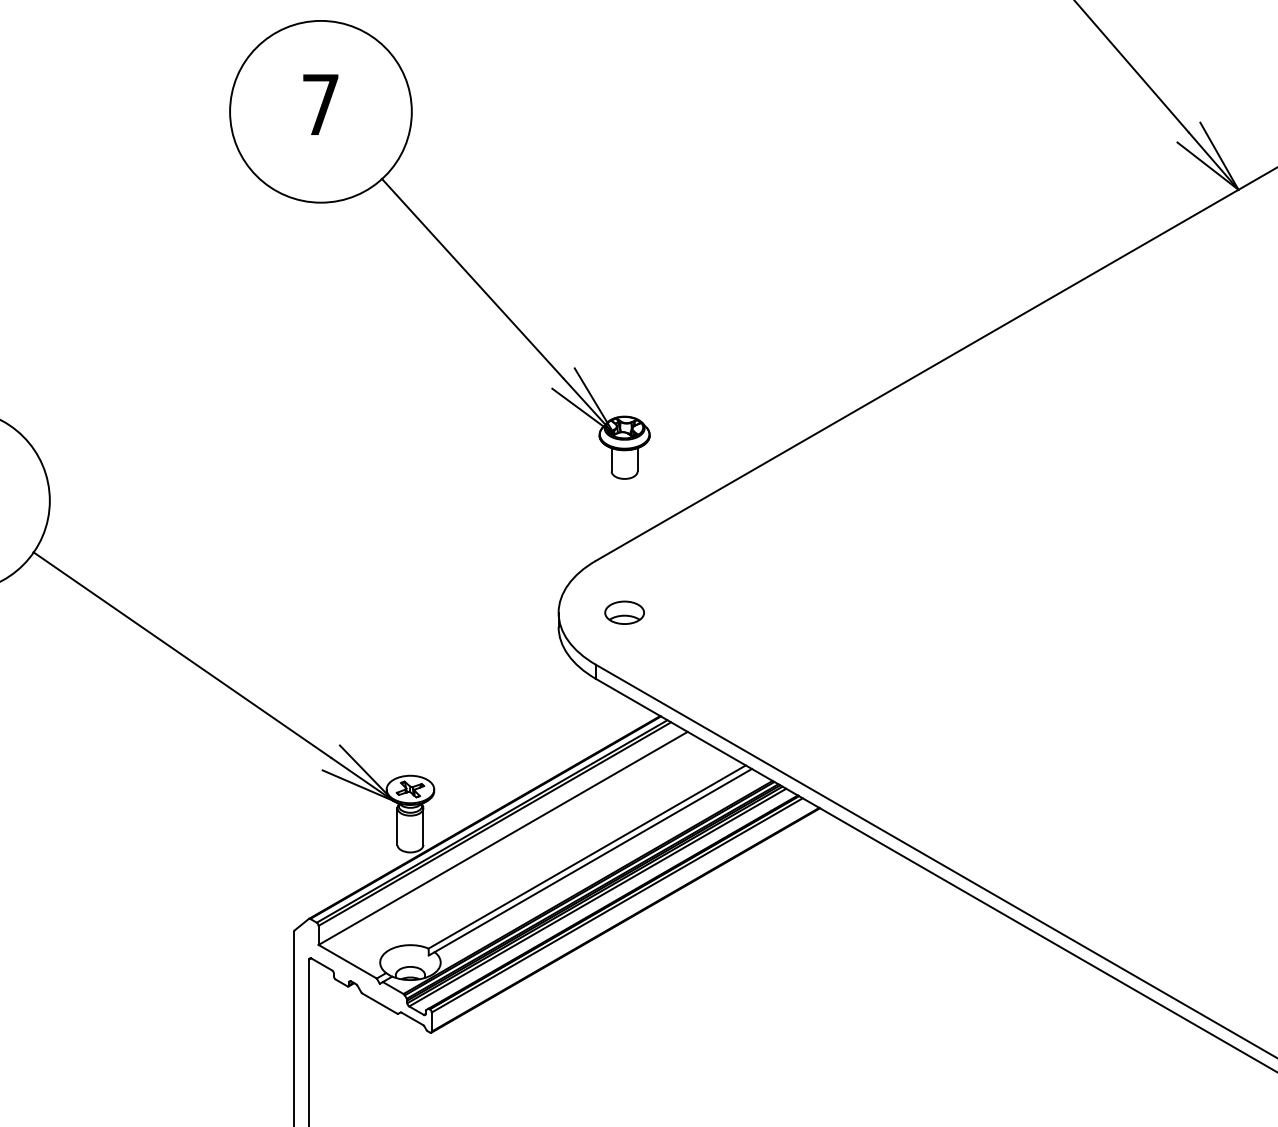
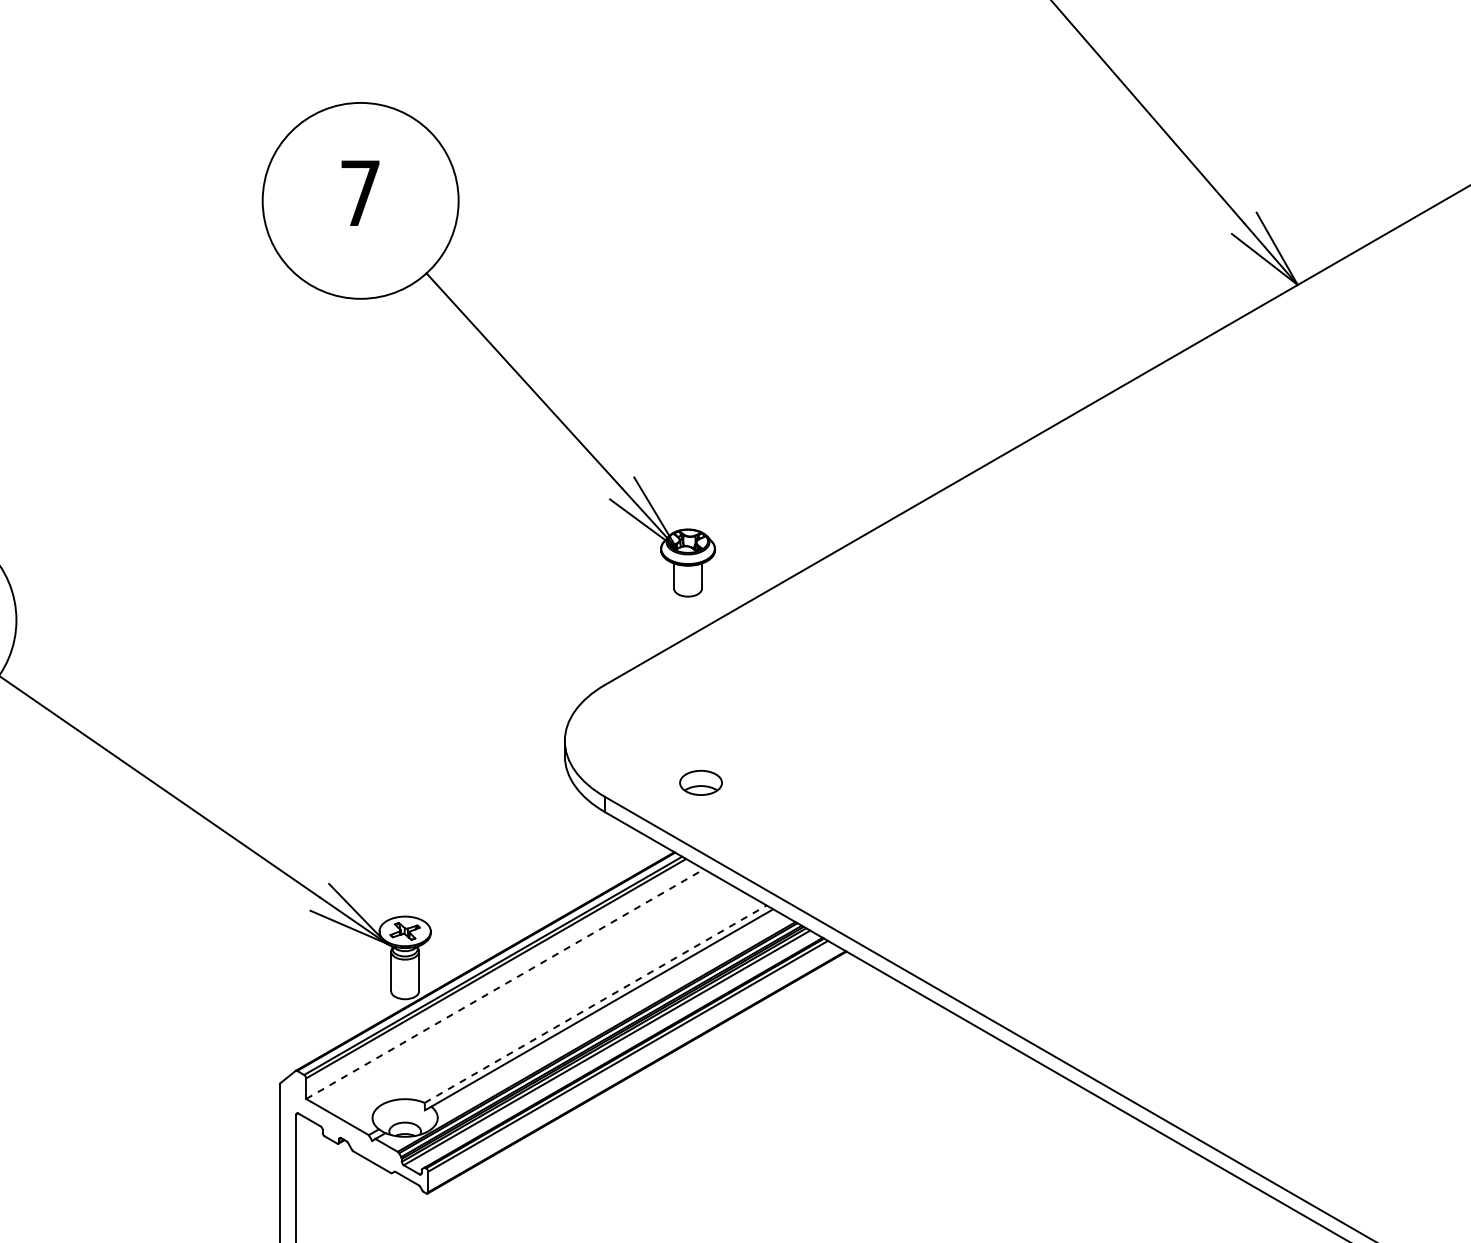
part: (439, 249) -> (488, 349), moved
part: (624, 612) -> (700, 782), moved
line: (503, 838) -> (505, 984), solid -> dashed
line: (587, 856) -> (596, 1003), solid -> dashed

